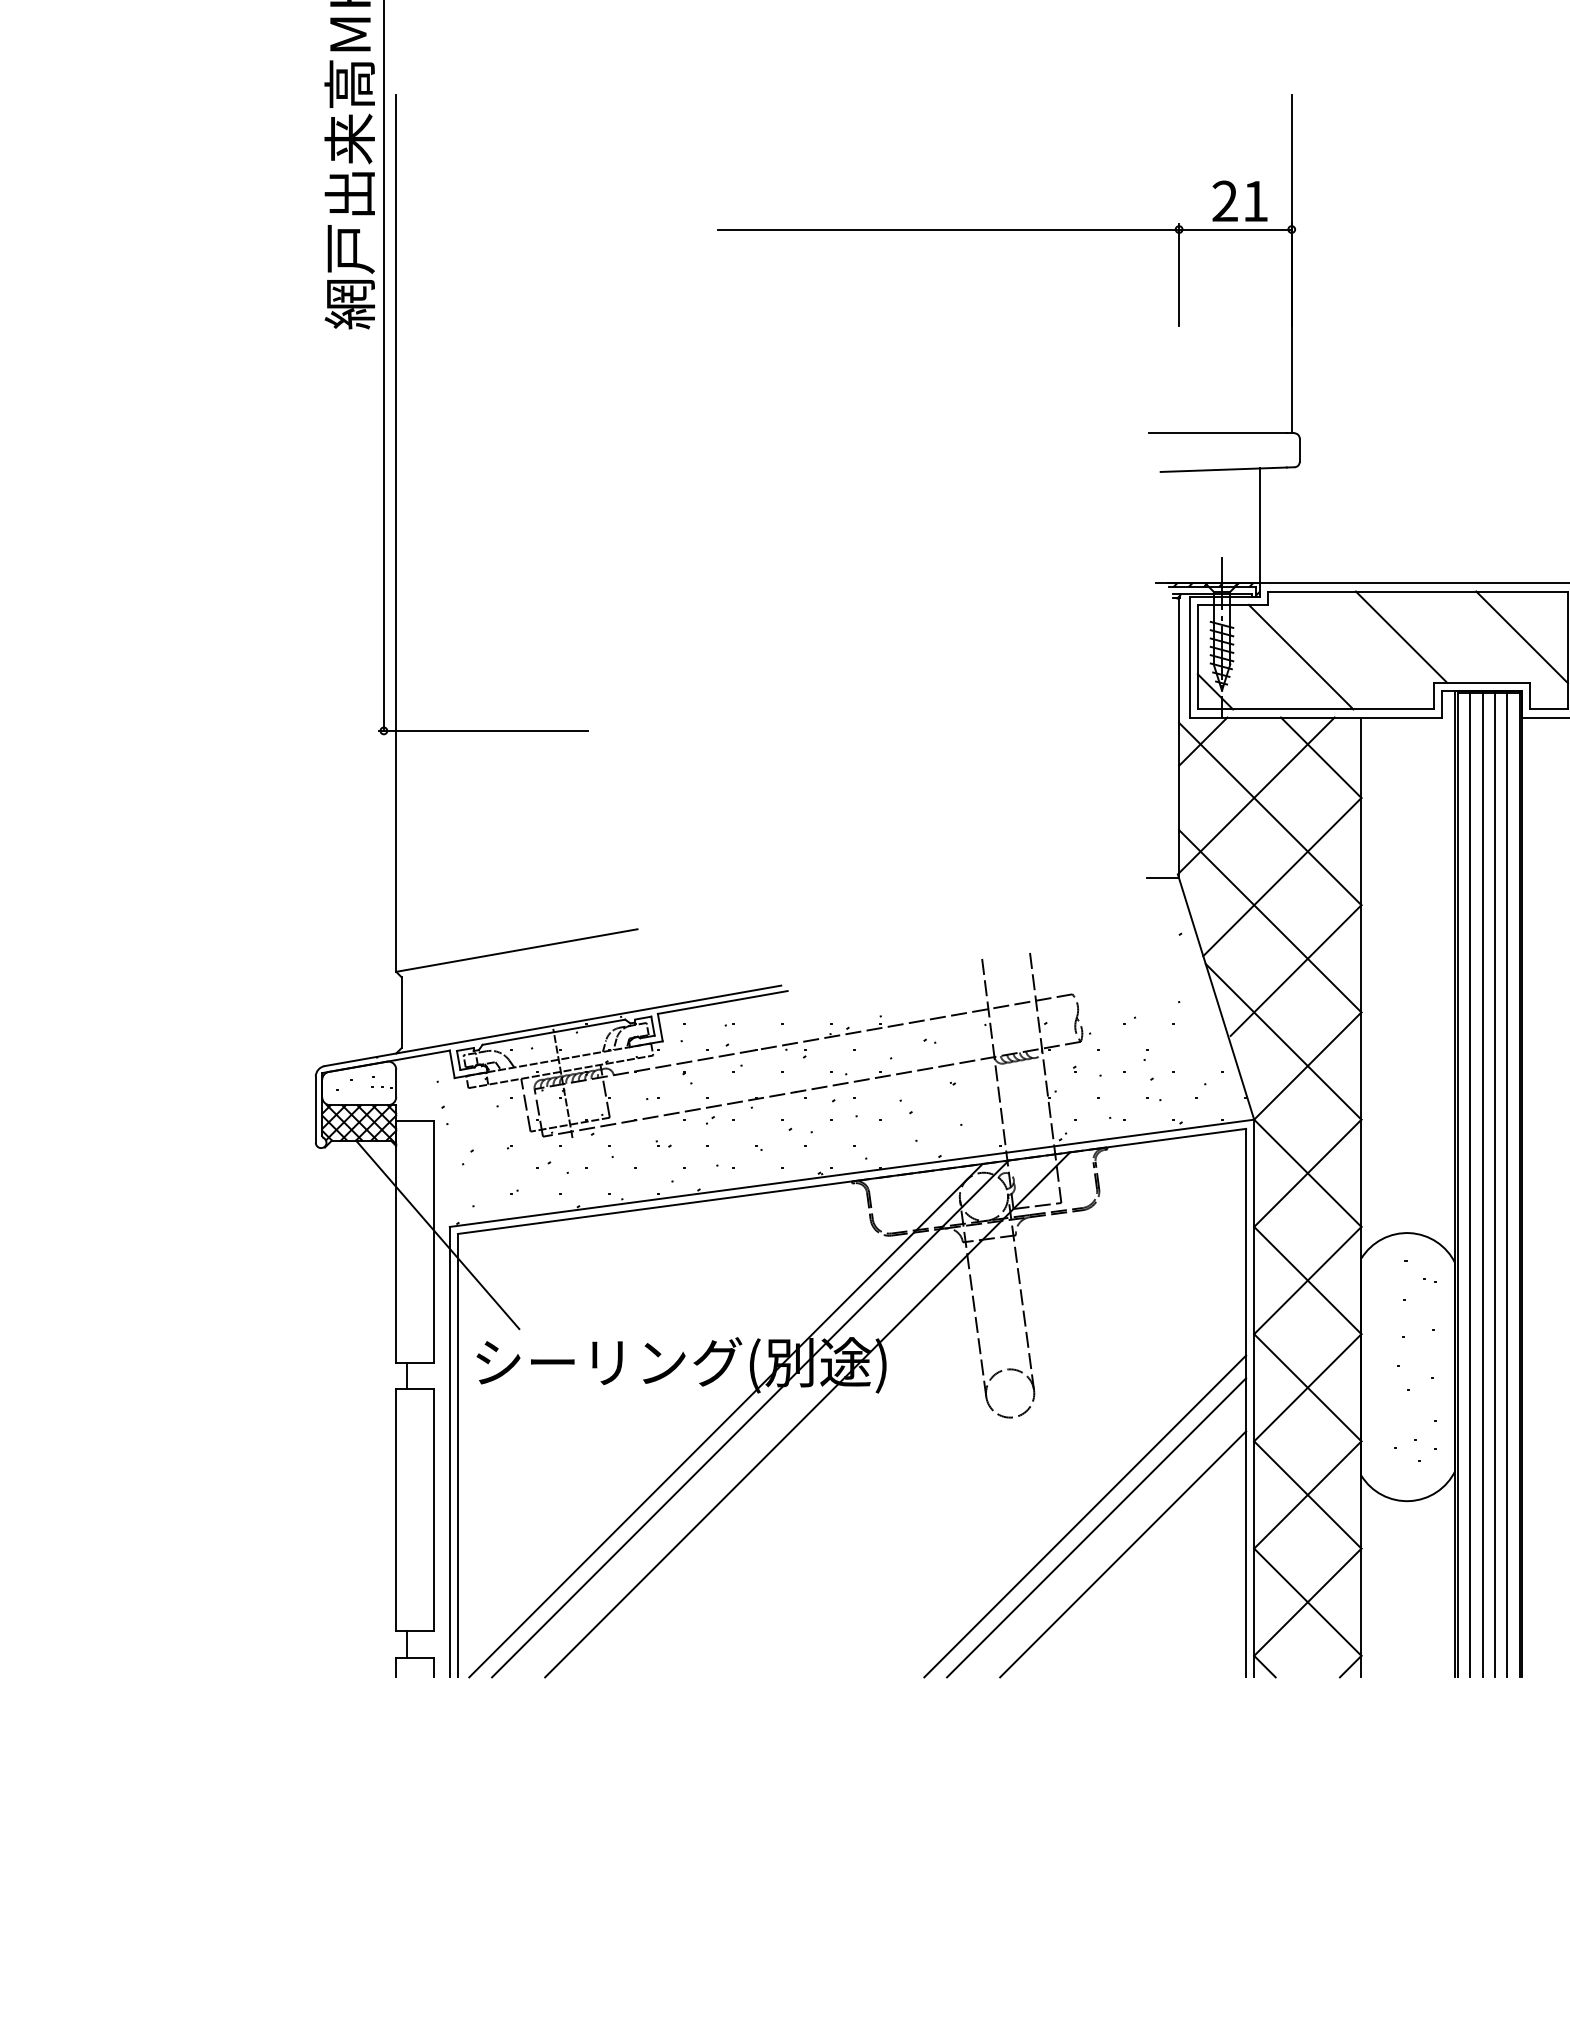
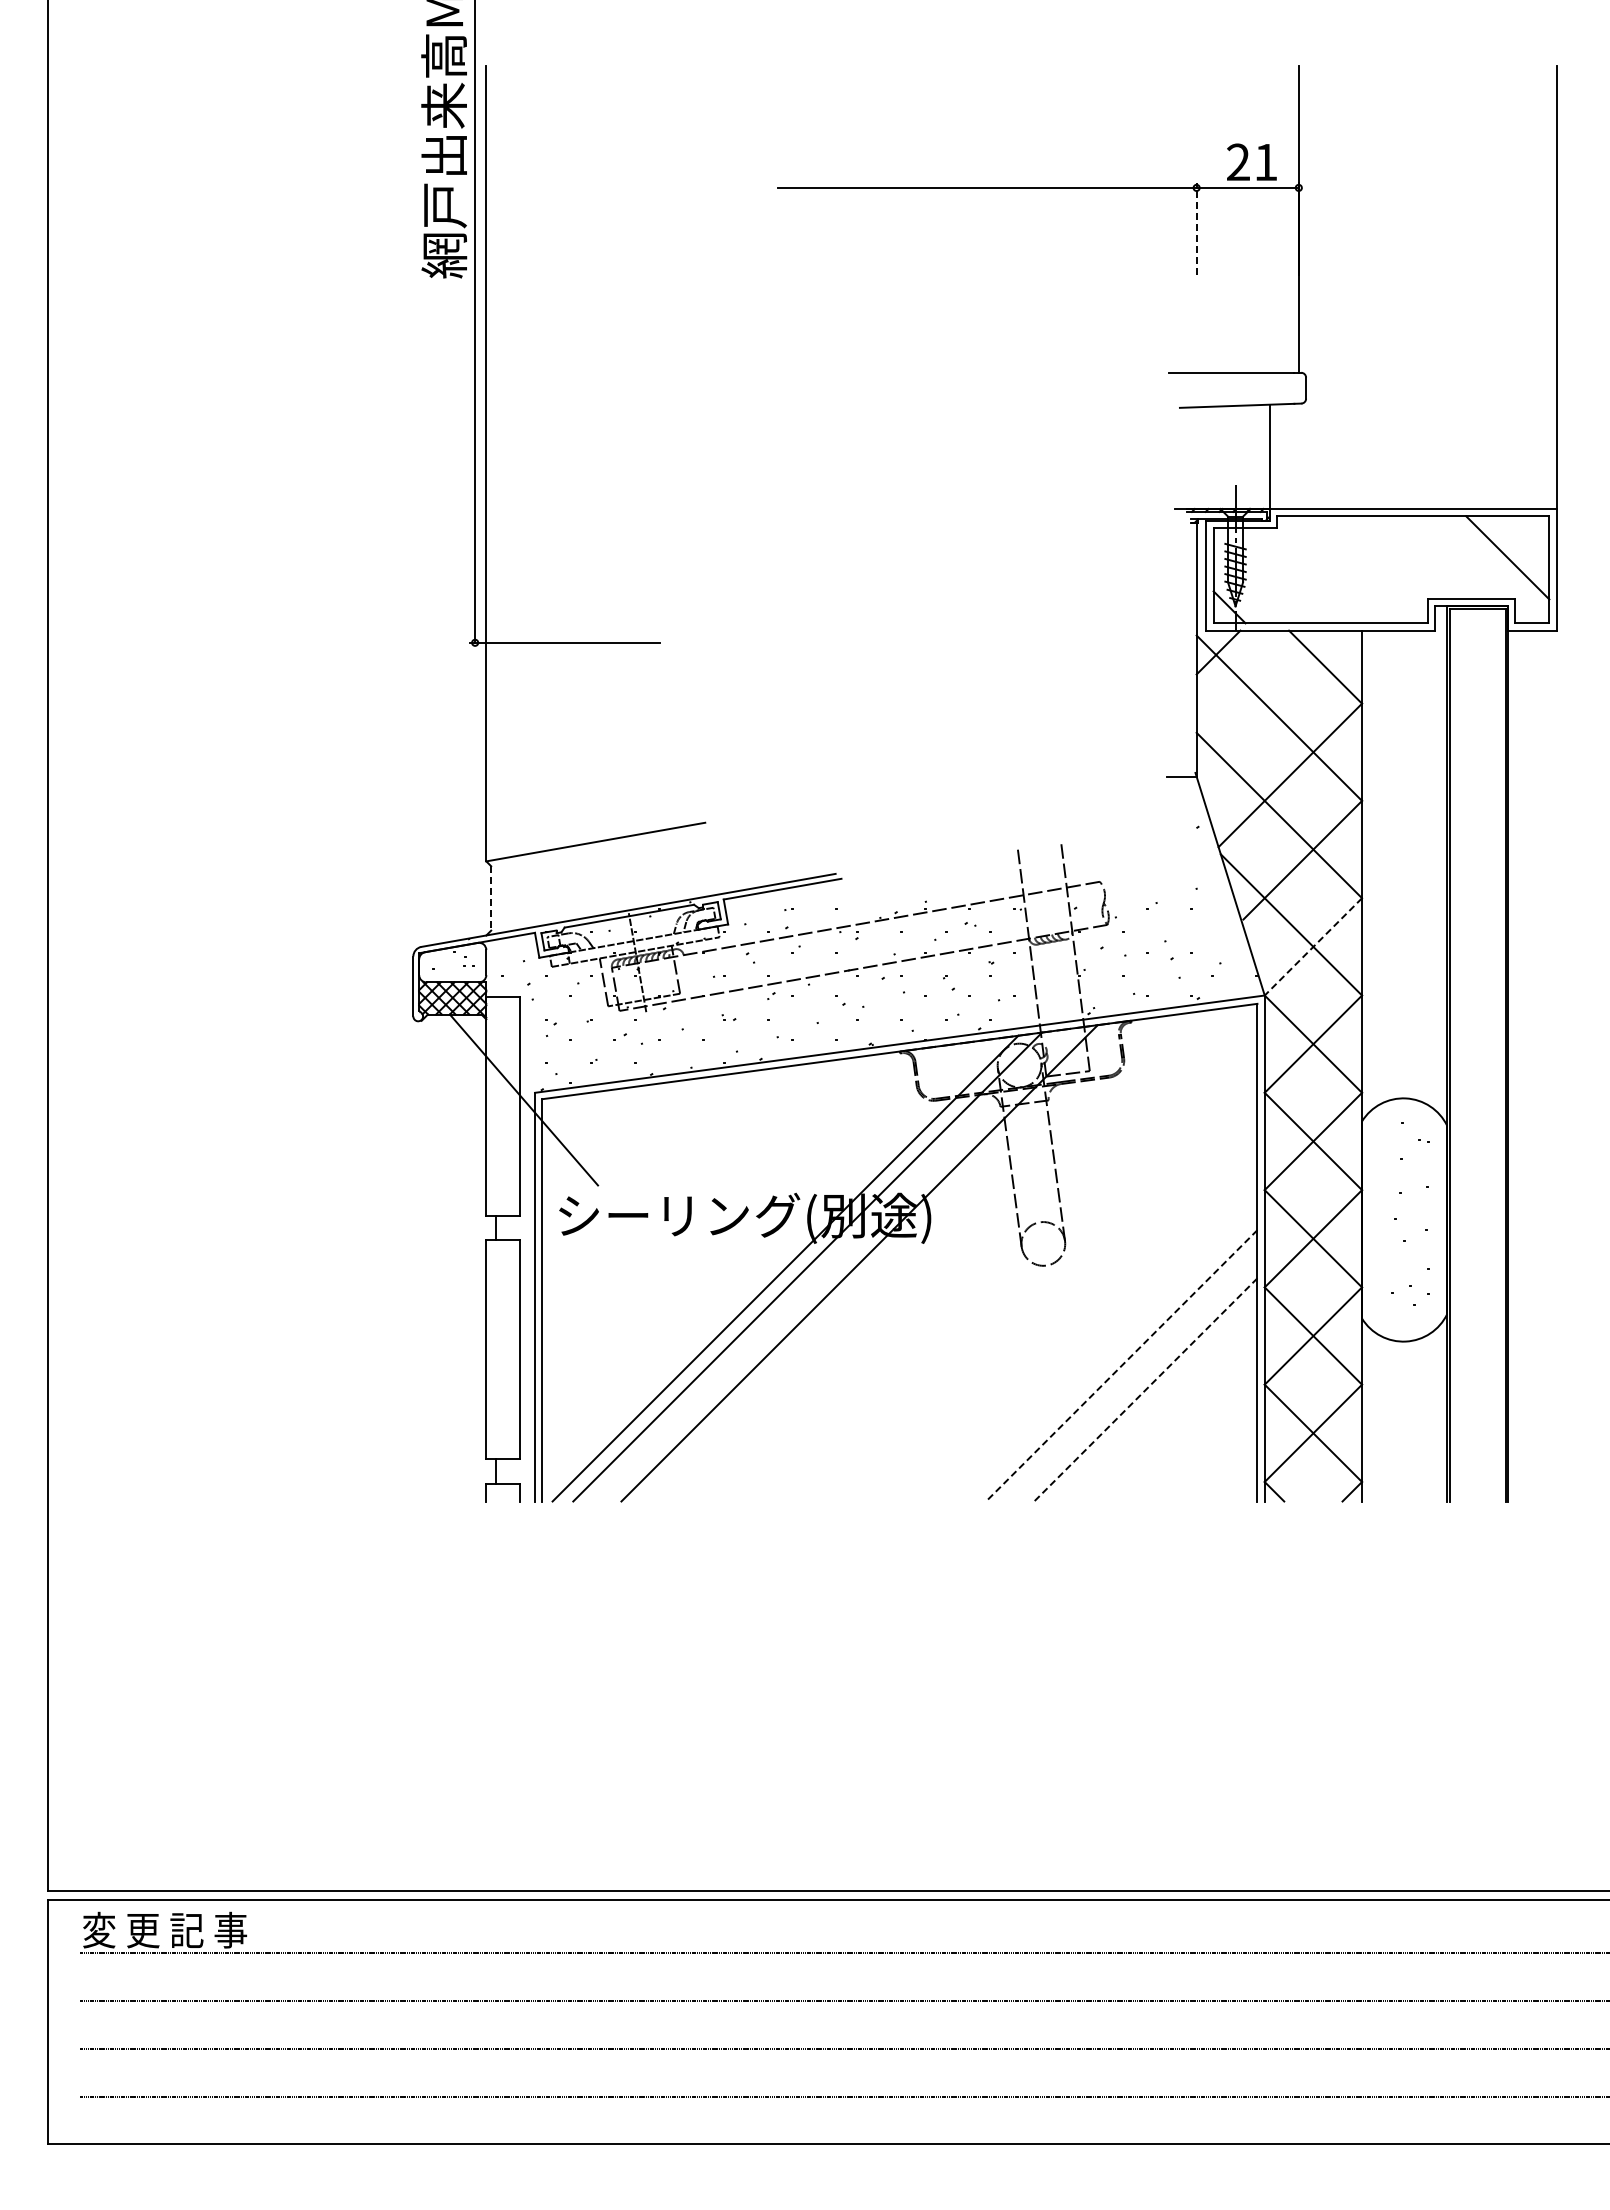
line: (1178, 274) -> (1196, 228), solid -> dashed
line: (1400, 636) -> (1397, 557), removed
line: (1300, 656) -> (1306, 575), removed
line: (1256, 794) -> (1266, 700), removed
line: (401, 1012) -> (491, 898), solid -> dashed
line: (1307, 1065) -> (1313, 946), solid -> dashed
line: (1469, 1184) -> (1460, 1054), removed
line: (1483, 1184) -> (1472, 1054), removed
line: (1495, 1184) -> (1483, 1054), removed
line: (1507, 1184) -> (1494, 1054), removed
line: (1085, 1516) -> (1111, 1355), removed
line: (1096, 1527) -> (1121, 1365), solid -> dashed
line: (1122, 1553) -> (1145, 1389), solid -> dashed

